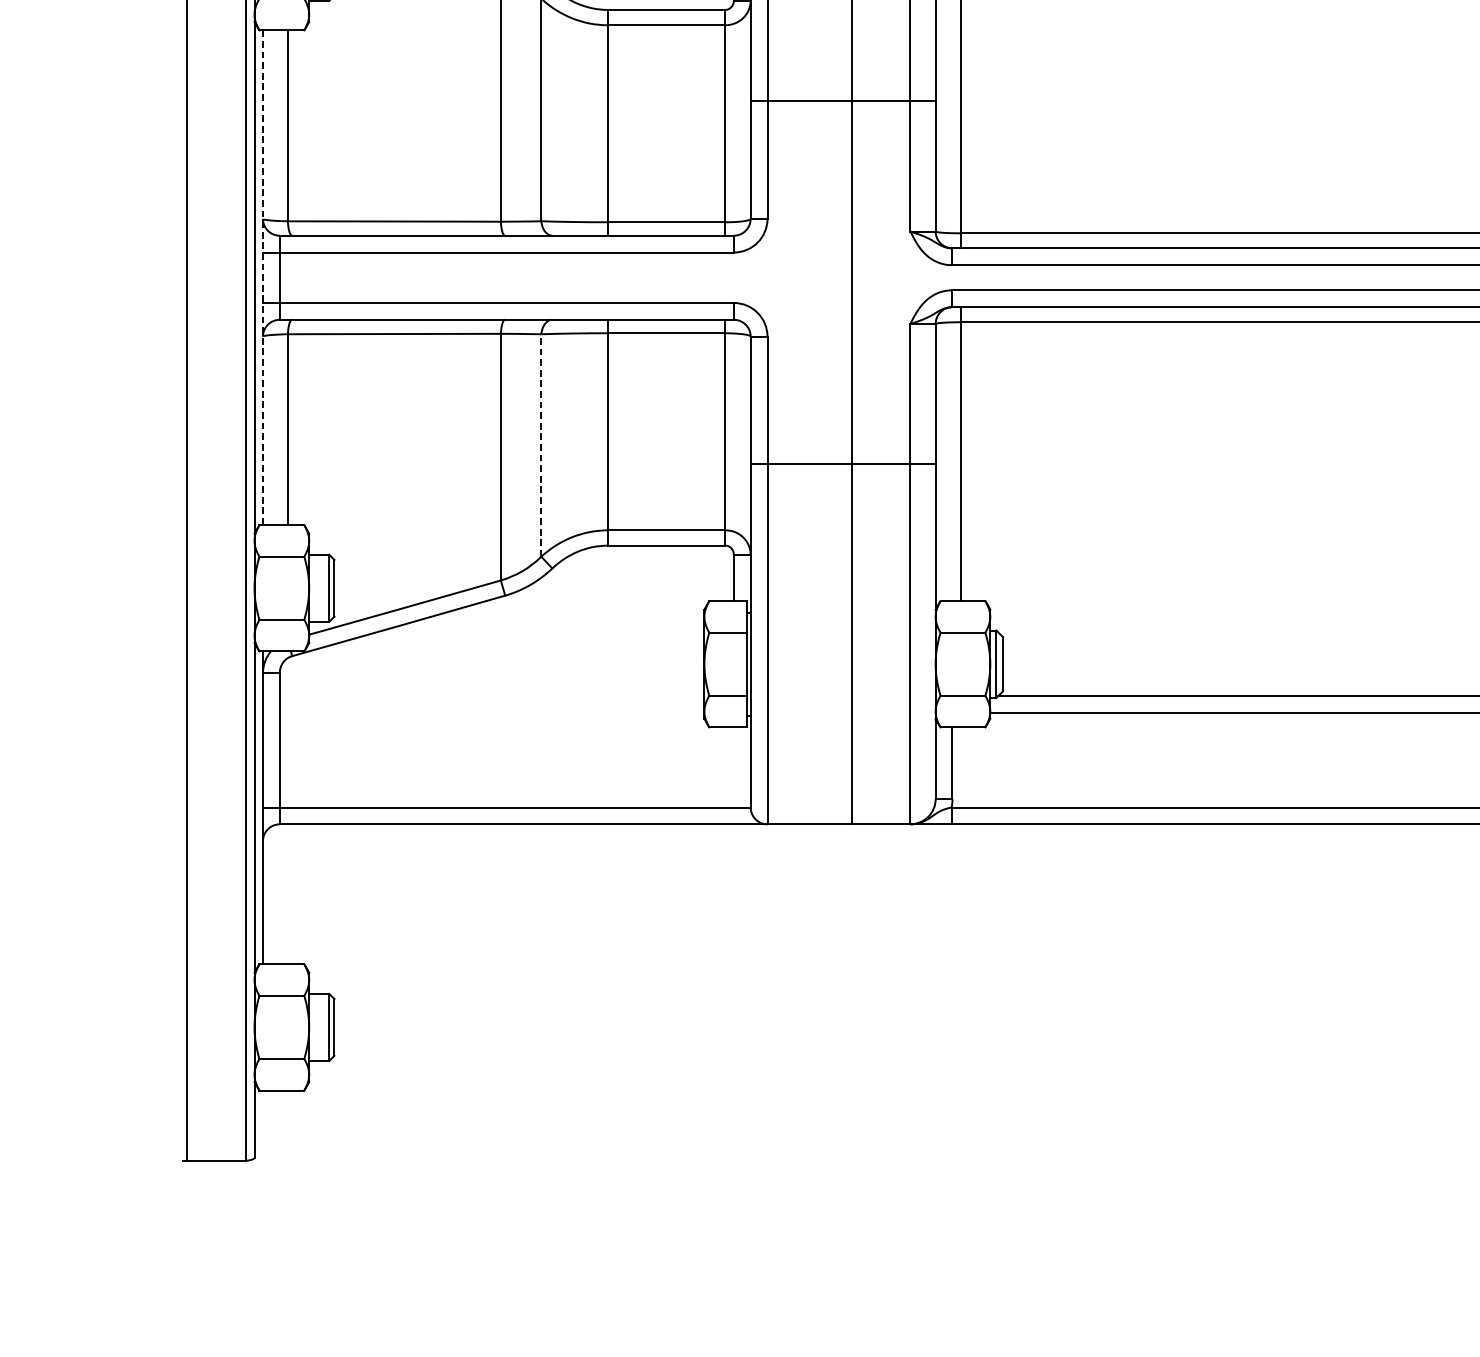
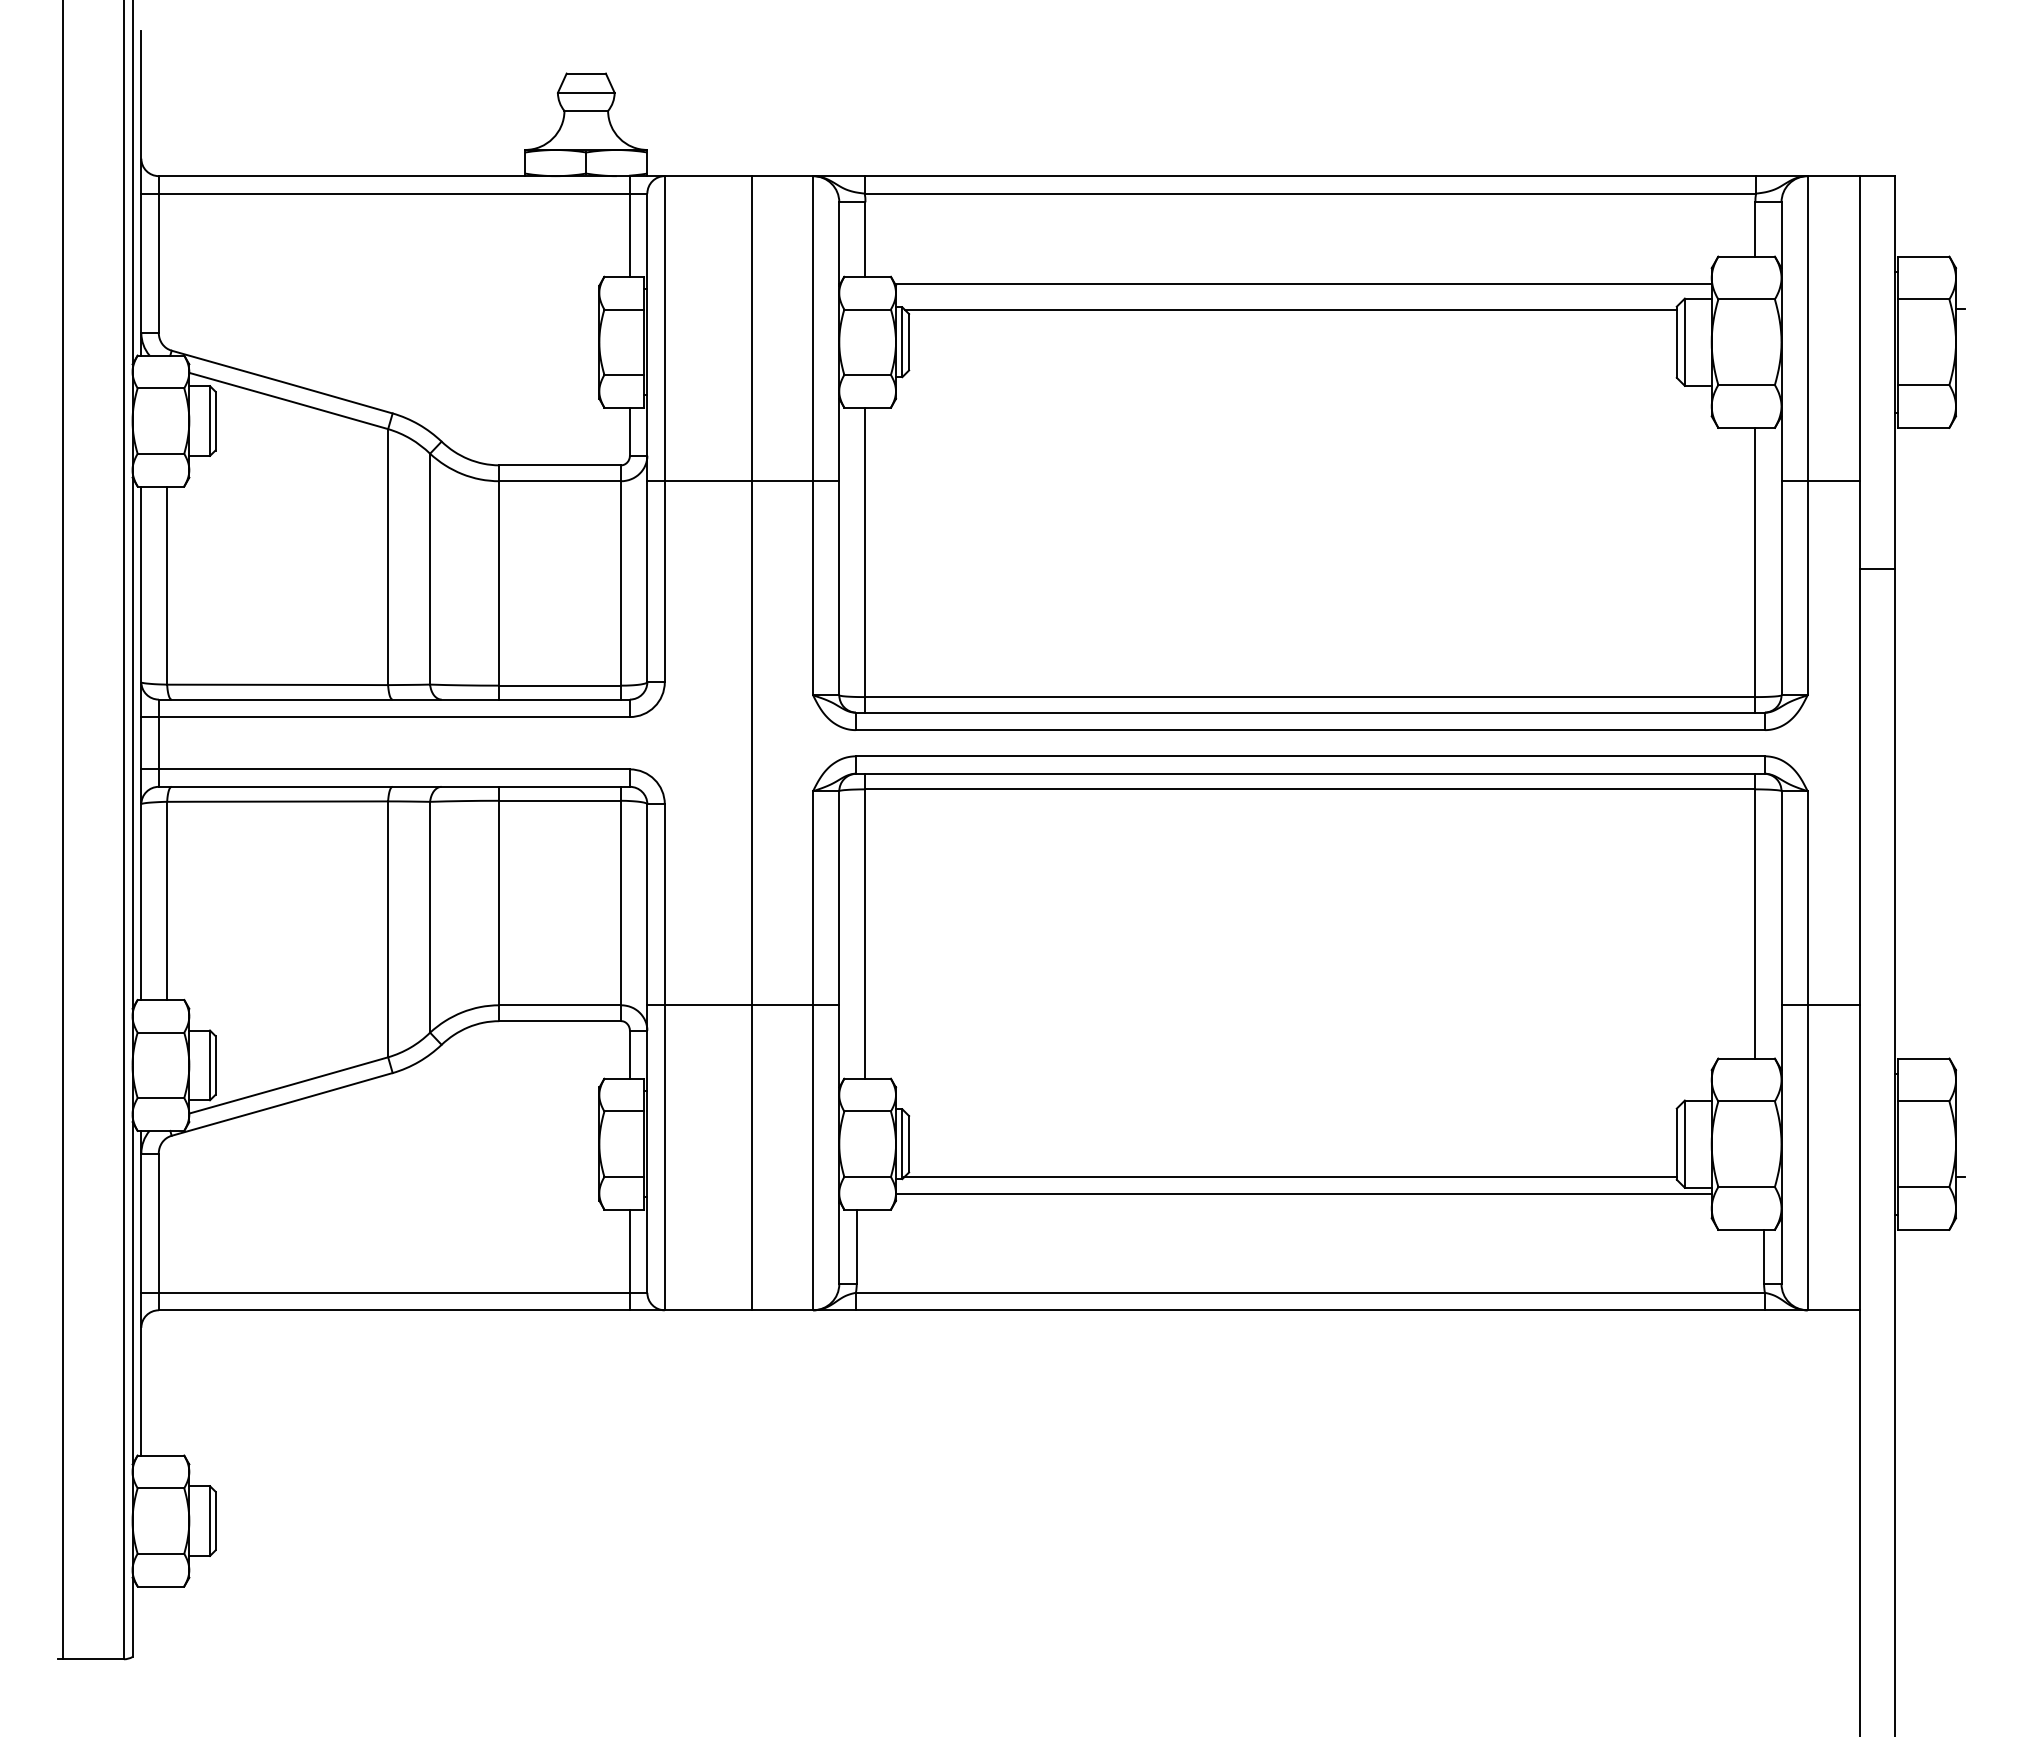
line: (843, 100) -> (743, 481), moved
line: (263, 278) -> (141, 743), dashed -> solid
line: (541, 444) -> (430, 916), dashed -> solid
line: (843, 463) -> (743, 1004), moved
line: (733, 775) -> (629, 1259), added

